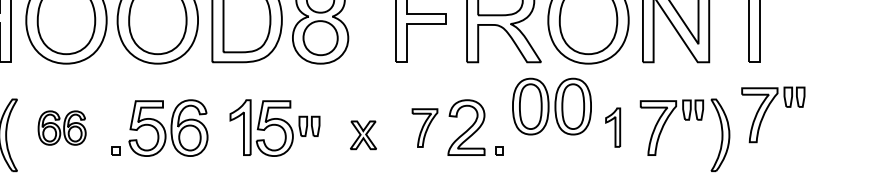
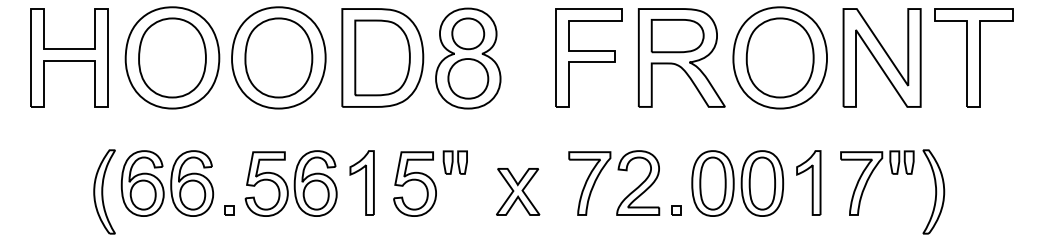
part: (551, 106) -> (737, 183), moved
part: (766, 111) -> (987, 164), removed
part: (308, 126) -> (454, 162), moved
part: (240, 127) -> (361, 182), moved
part: (612, 127) -> (808, 182), size x1.43
part: (62, 128) -> (167, 183), size x1.67
part: (424, 128) -> (589, 183), size x1.43
part: (363, 134) -> (518, 191), size x1.43

